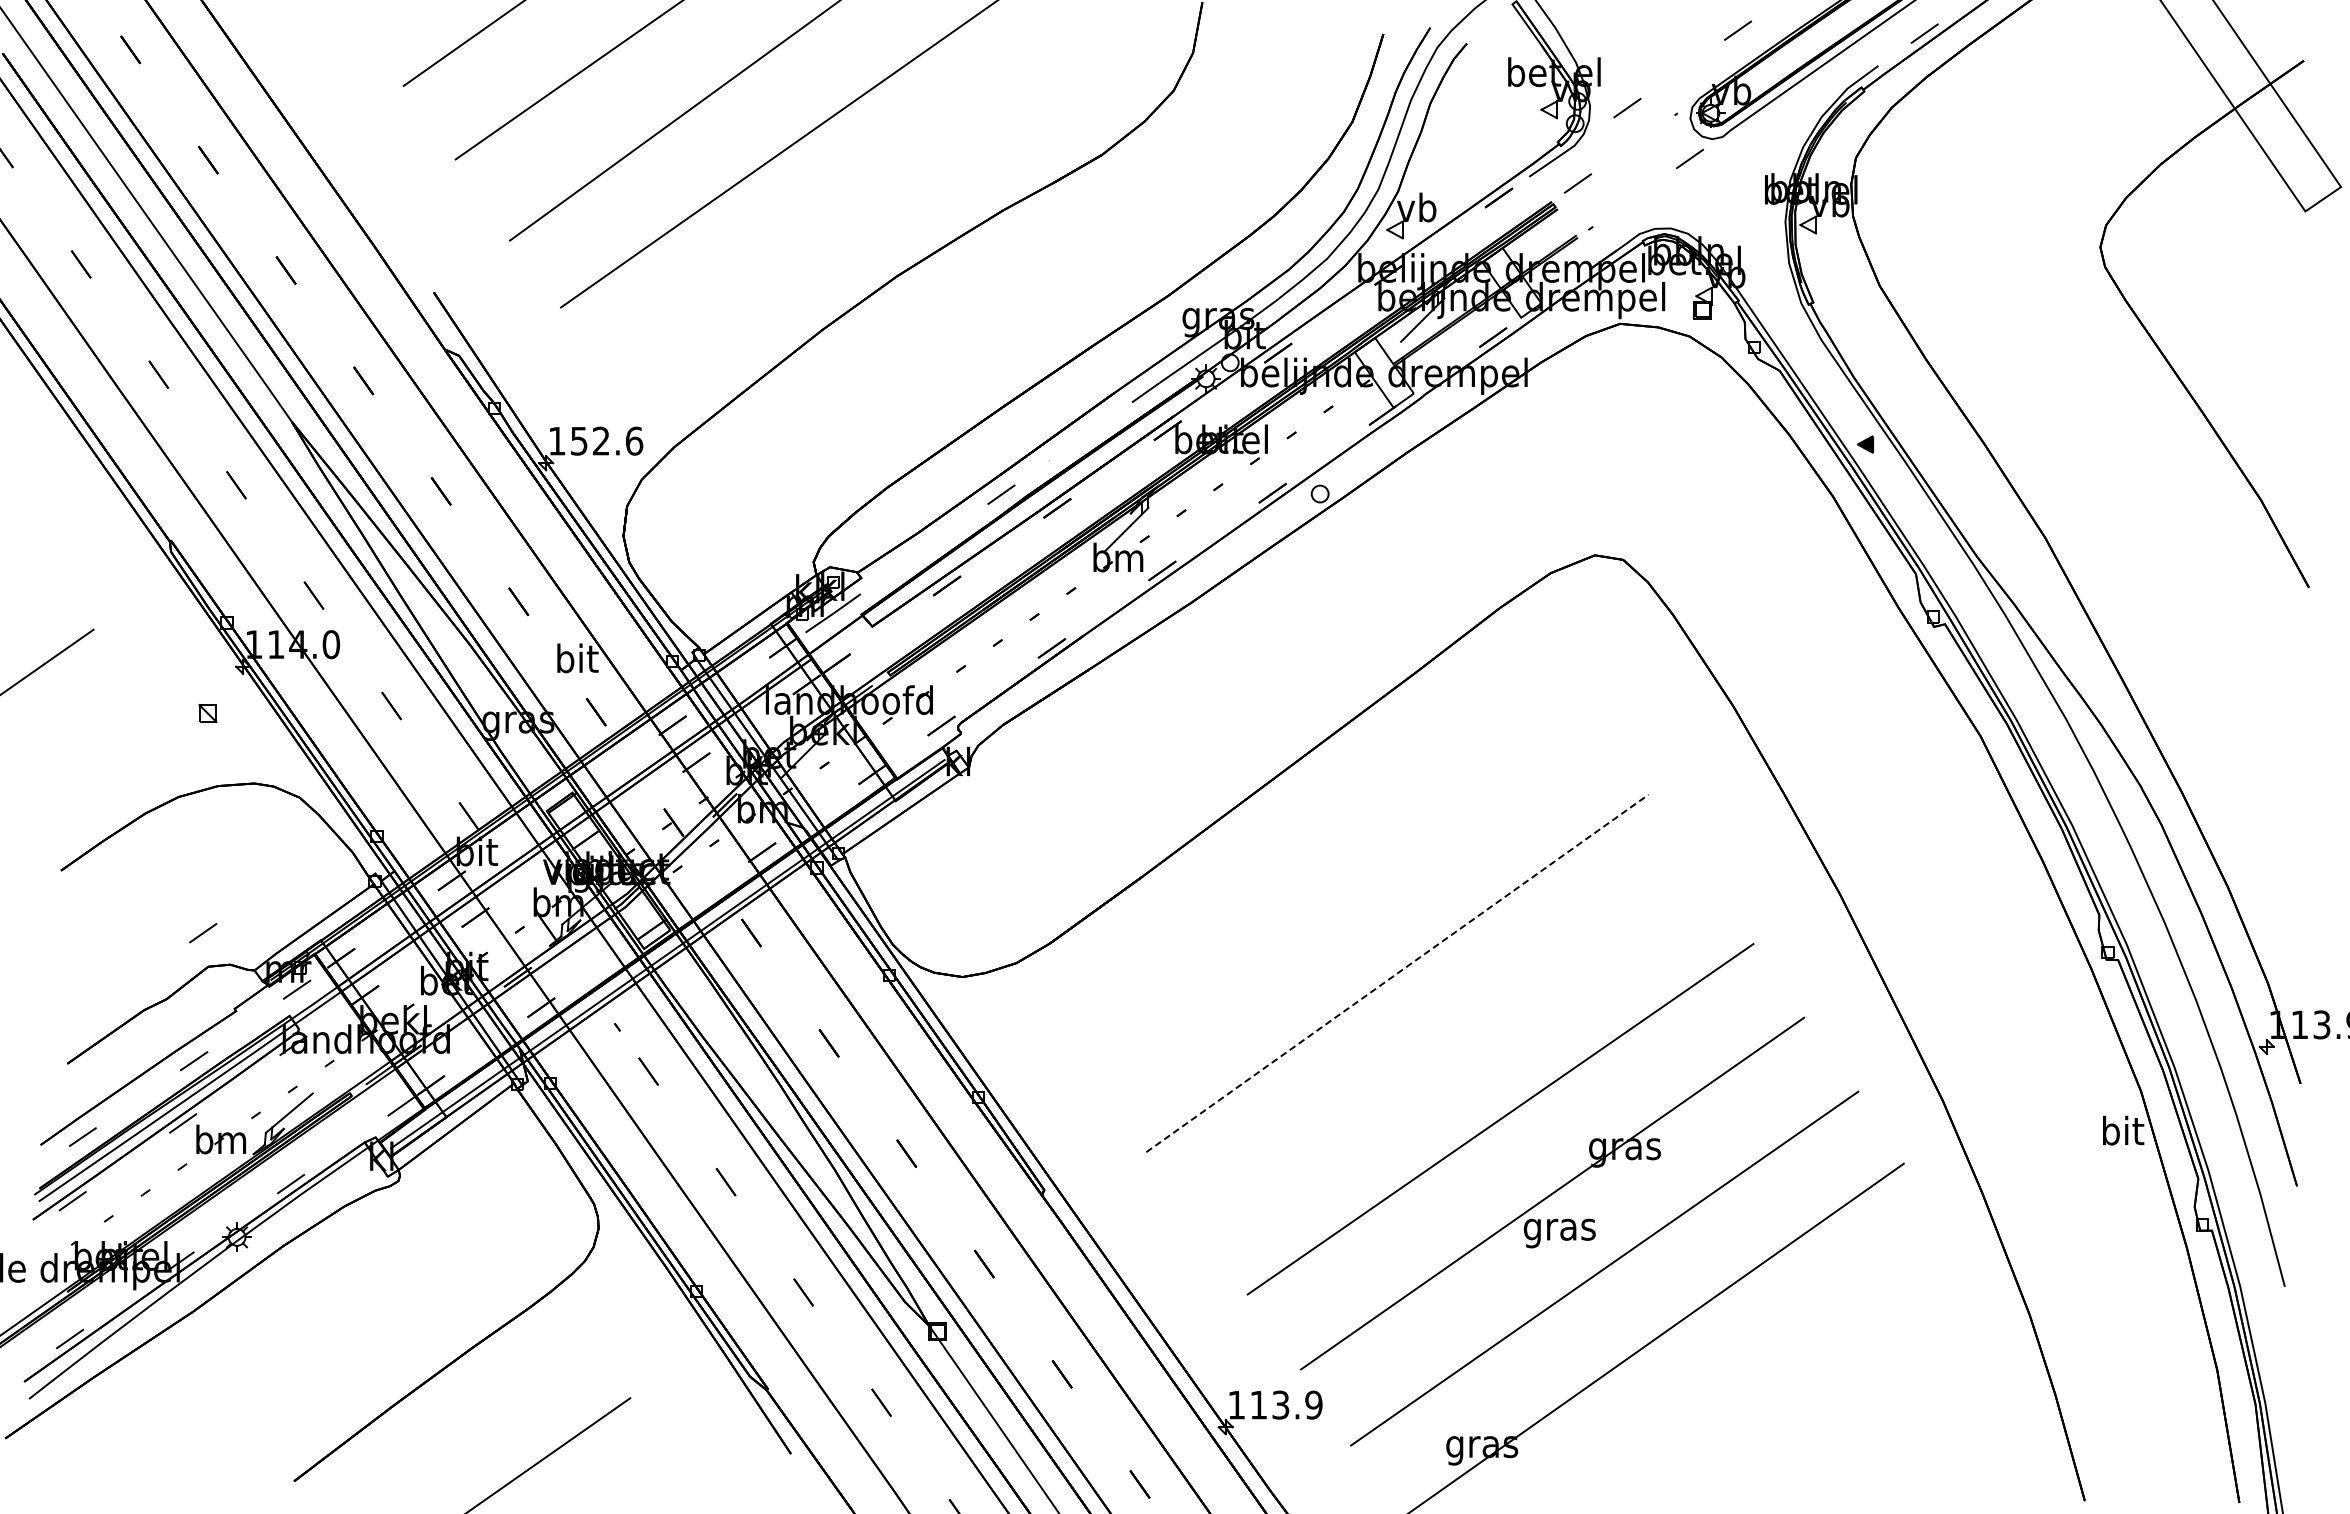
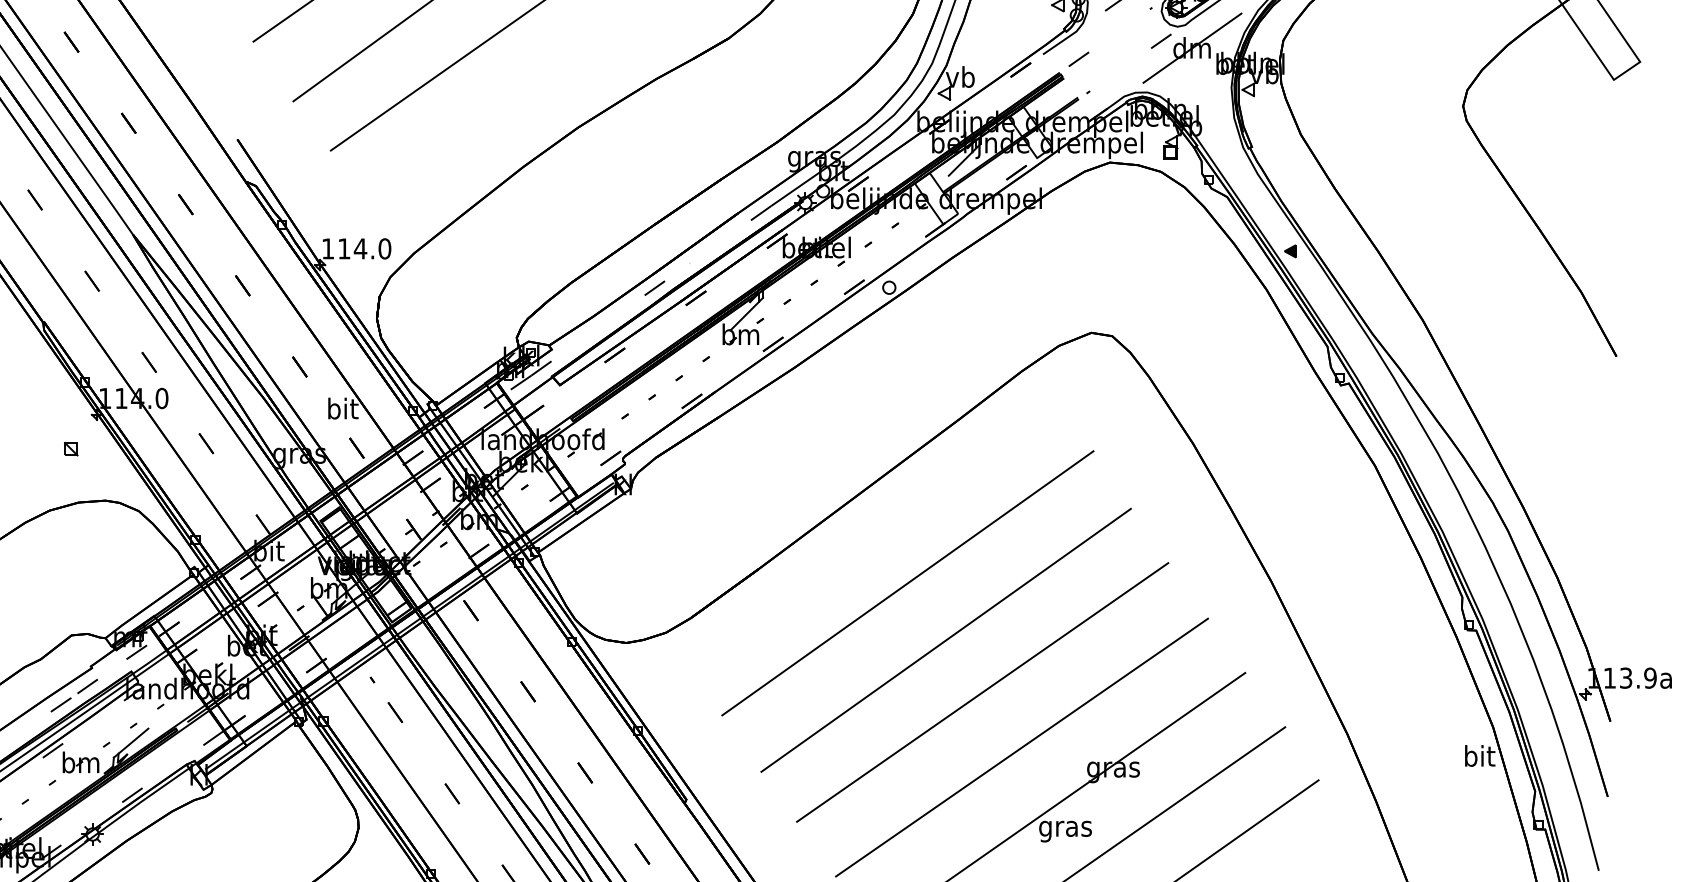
part: (1731, 168) -> (1191, 48), added
text: (607, 440) -> (365, 248), 152.6 -> 114.0
line: (1345, 895) -> (907, 583), added
line: (203, 933) -> (87, 686), moved
line: (1397, 973) -> (946, 640), dashed -> solid
line: (1446, 1044) -> (982, 692), added

